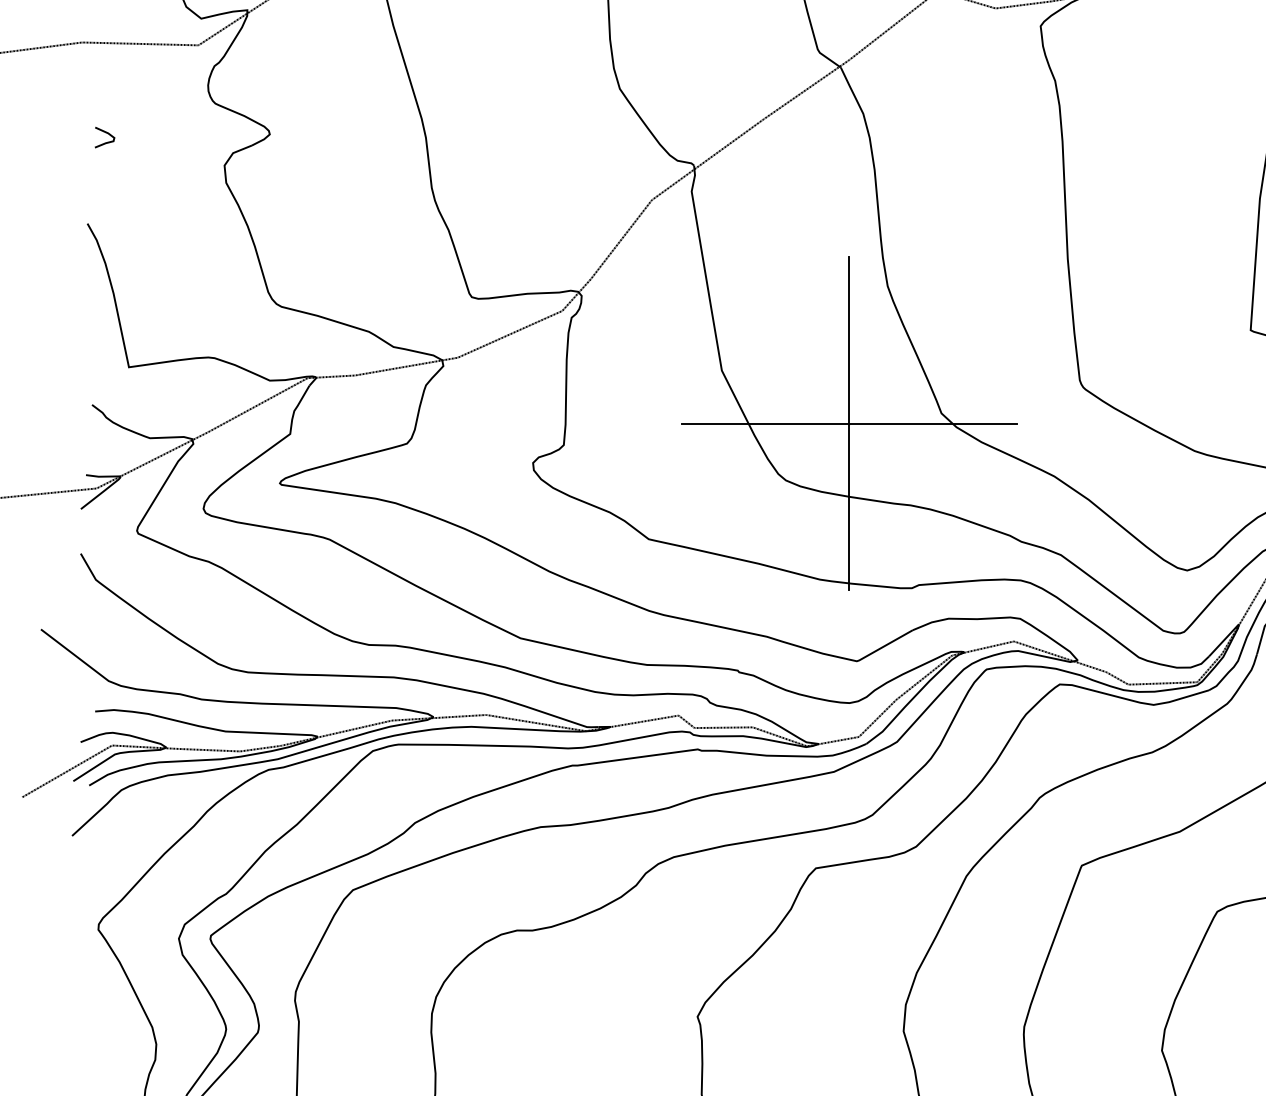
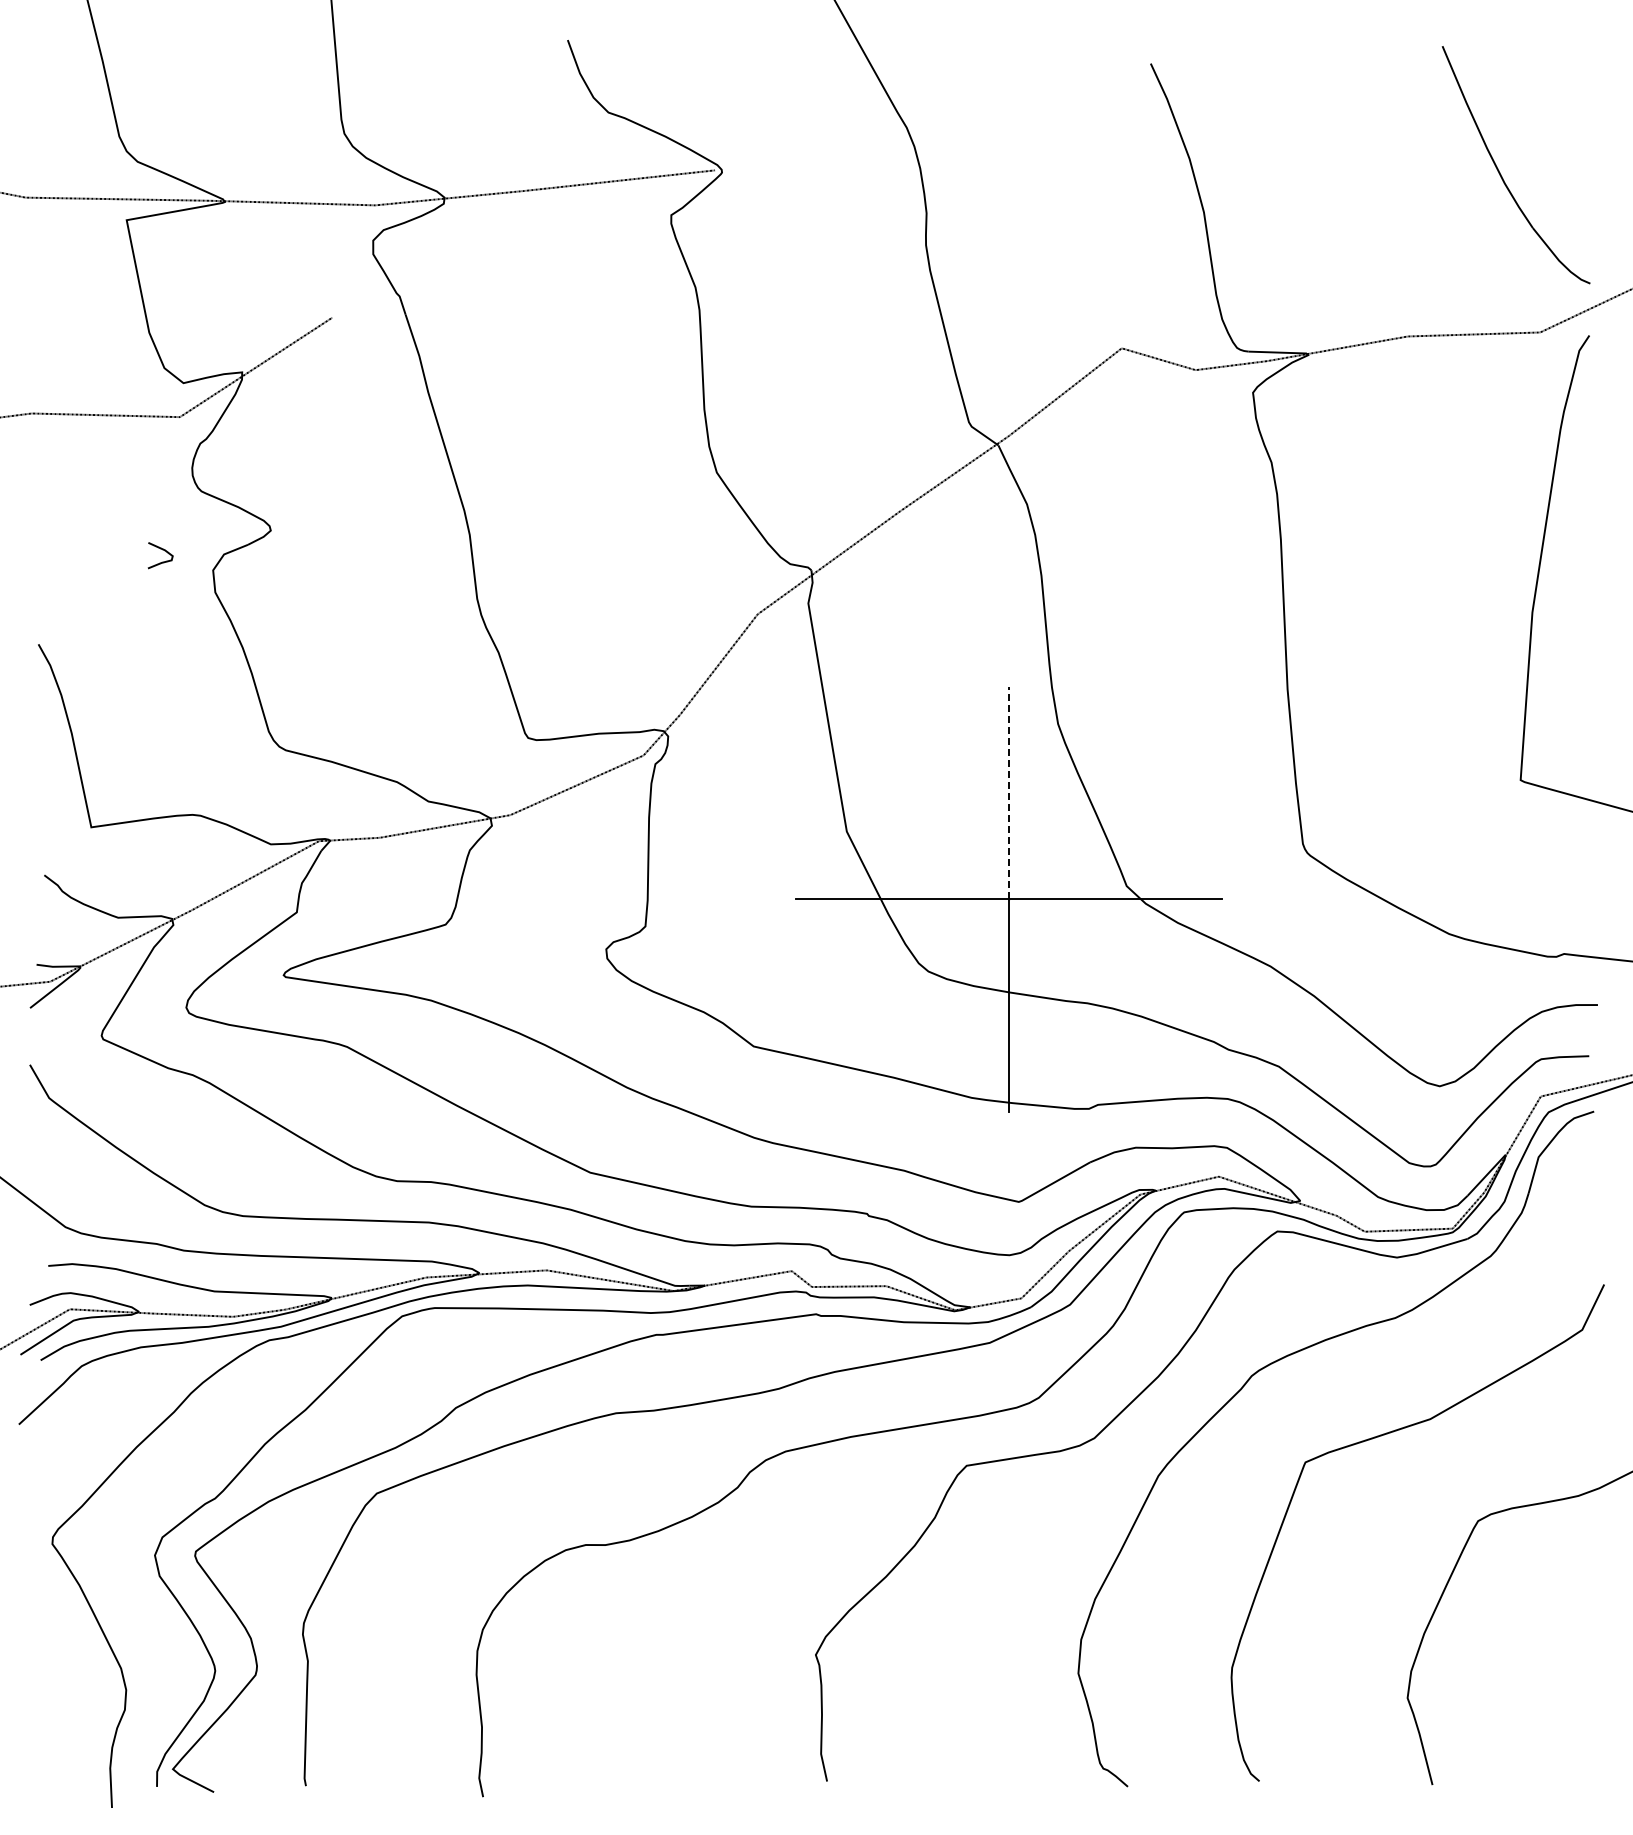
curve: (106, 133) -> (162, 550), moved
line: (849, 339) -> (1009, 792), solid -> dashed

